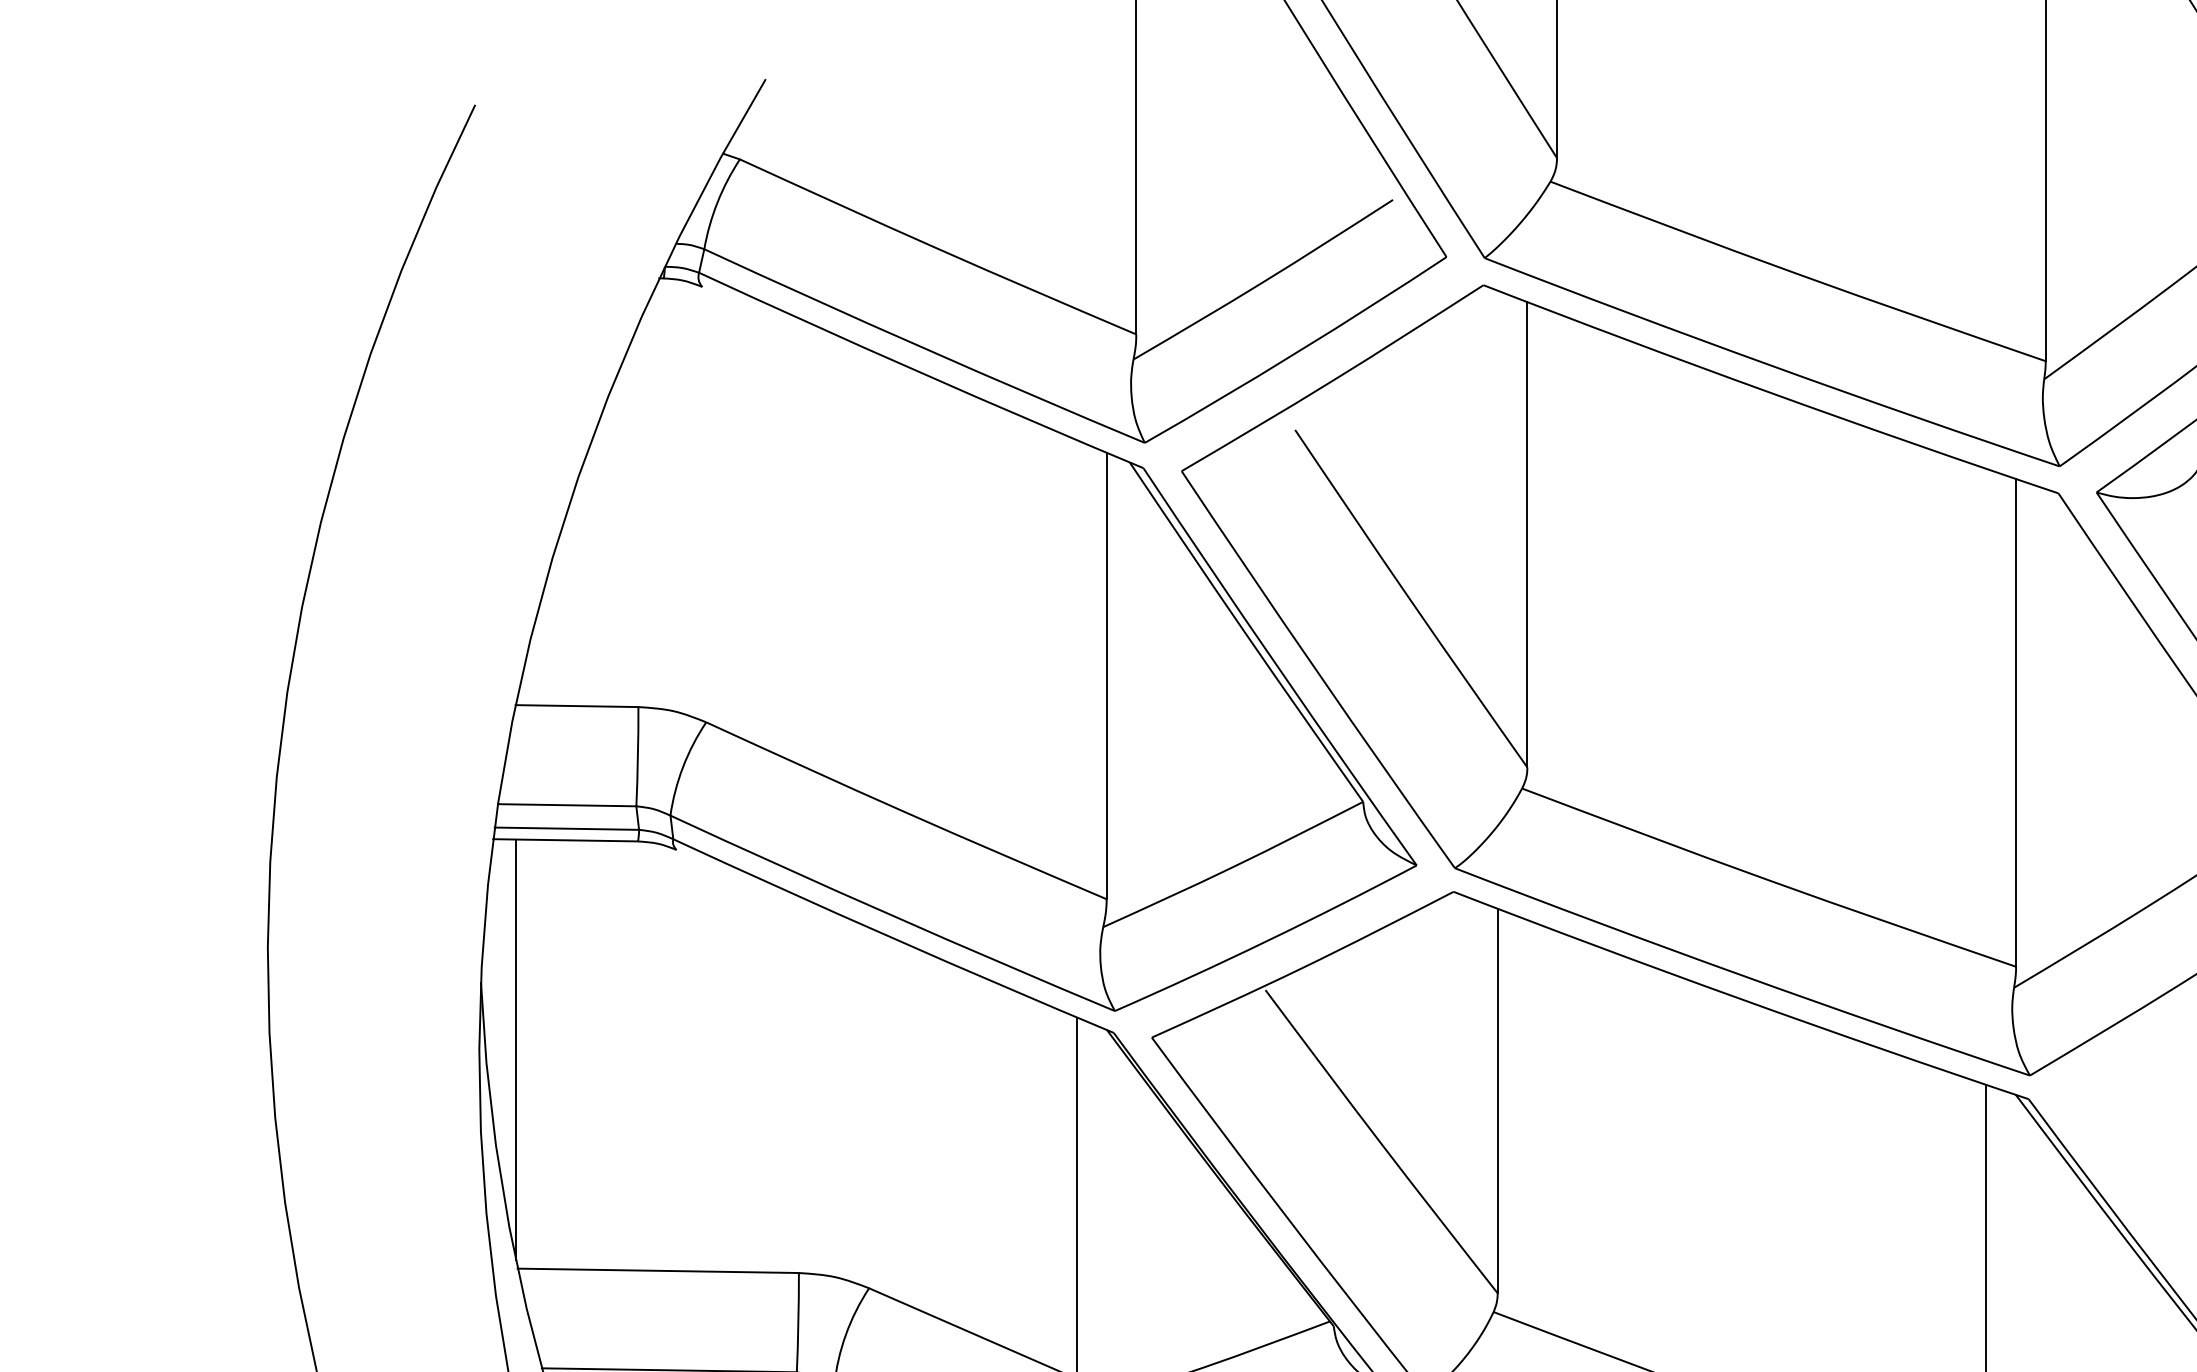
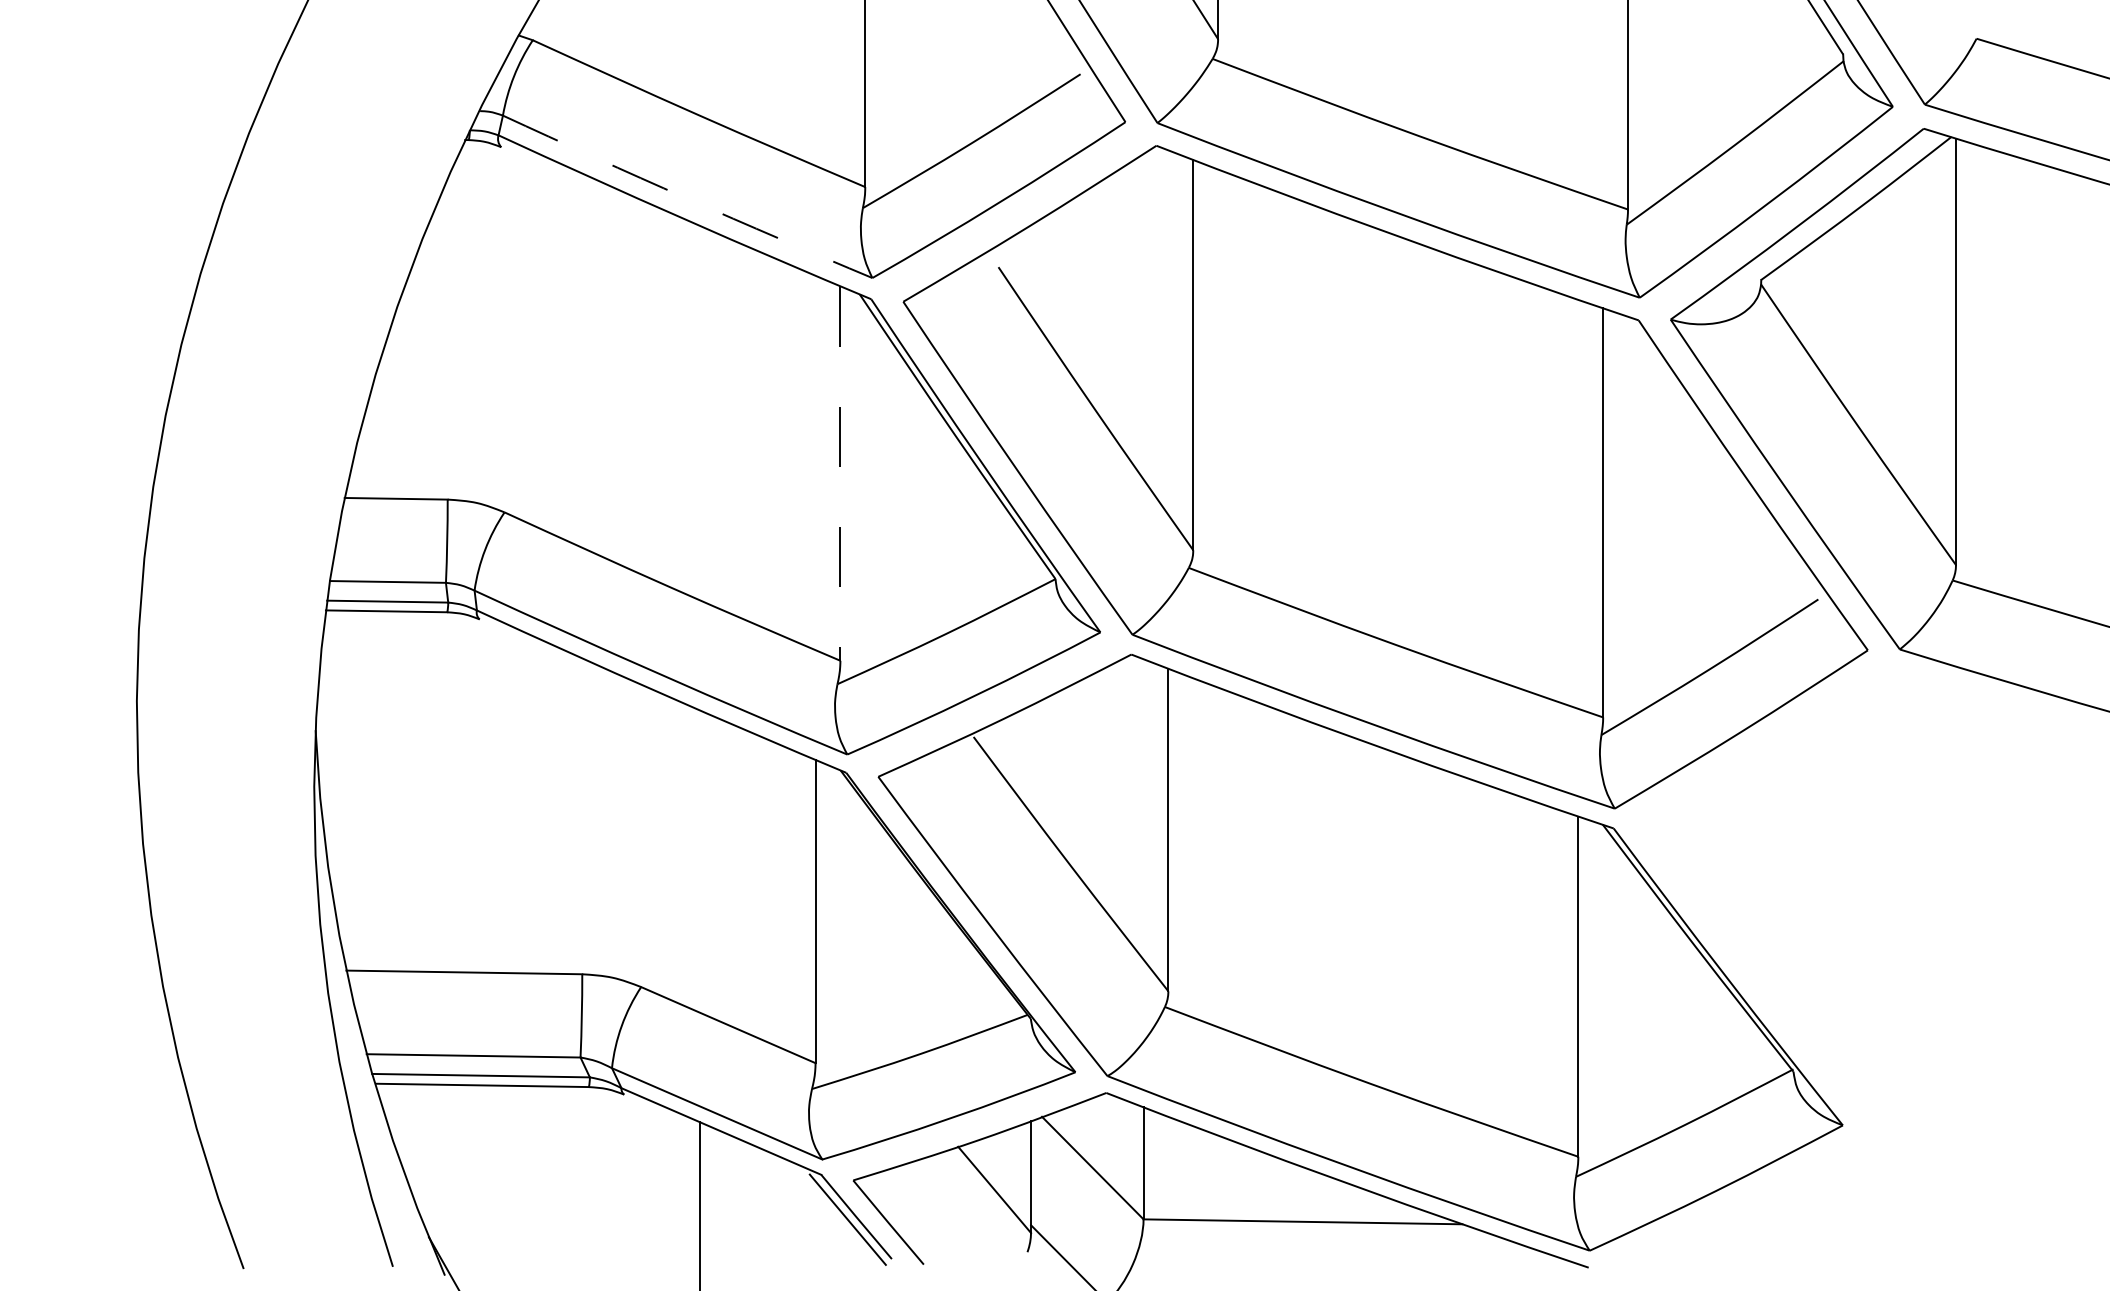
arc: (923, 348) -> (686, 198), solid -> dashed
line: (1106, 677) -> (840, 474), solid -> dashed
line: (515, 1049) -> (344, 786), removed

